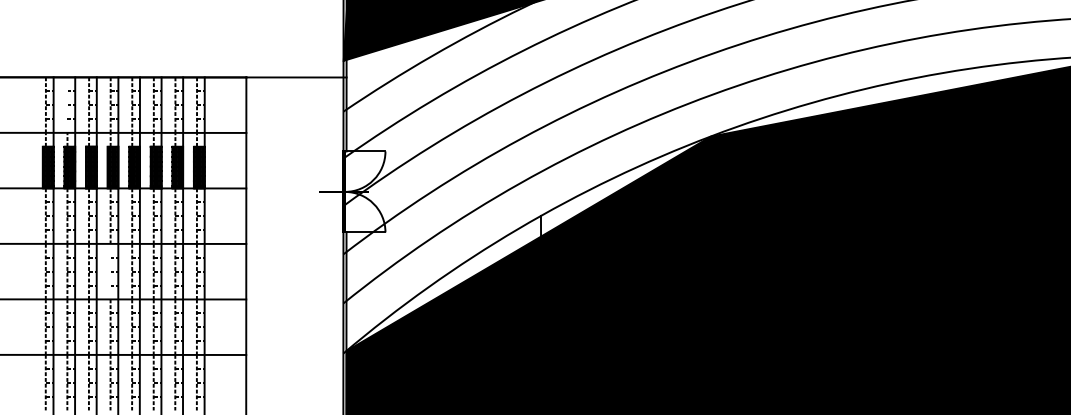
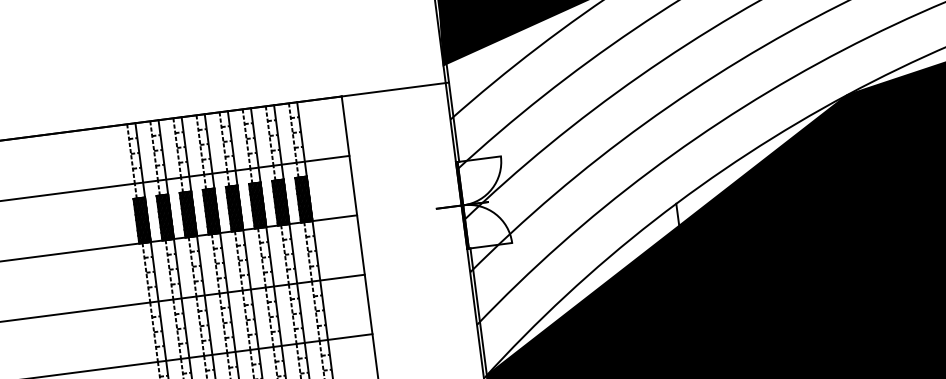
line: (67, 104) -> (154, 150), added
line: (110, 271) -> (223, 323), added

